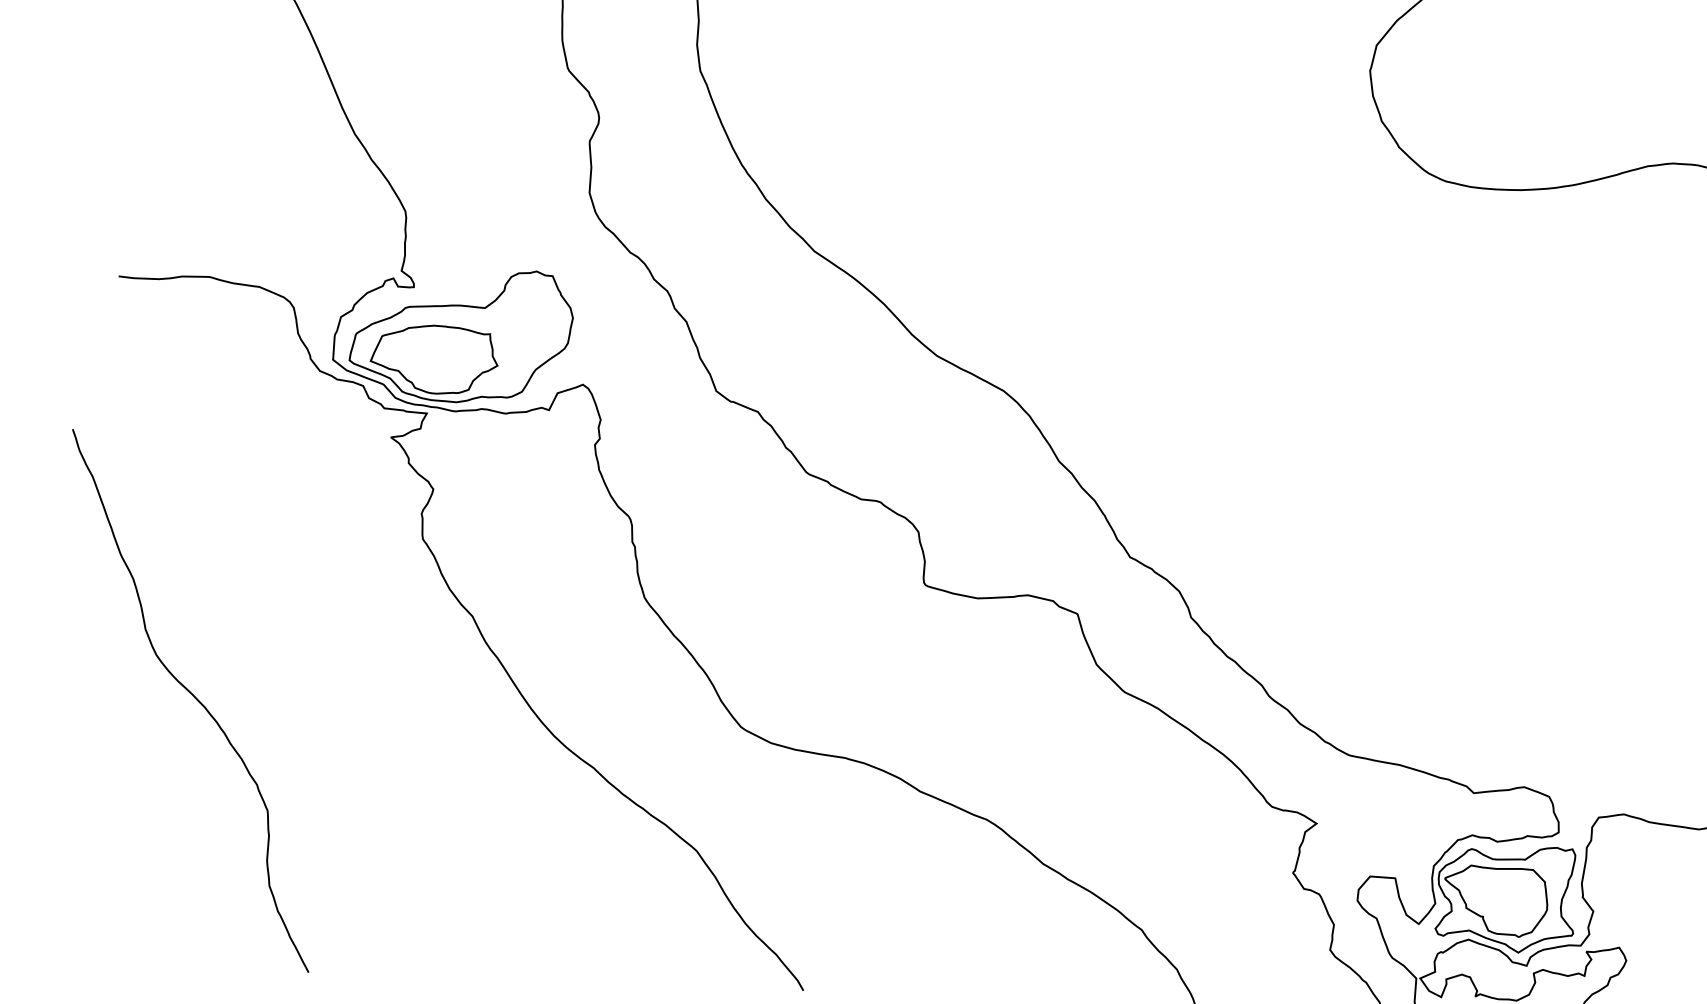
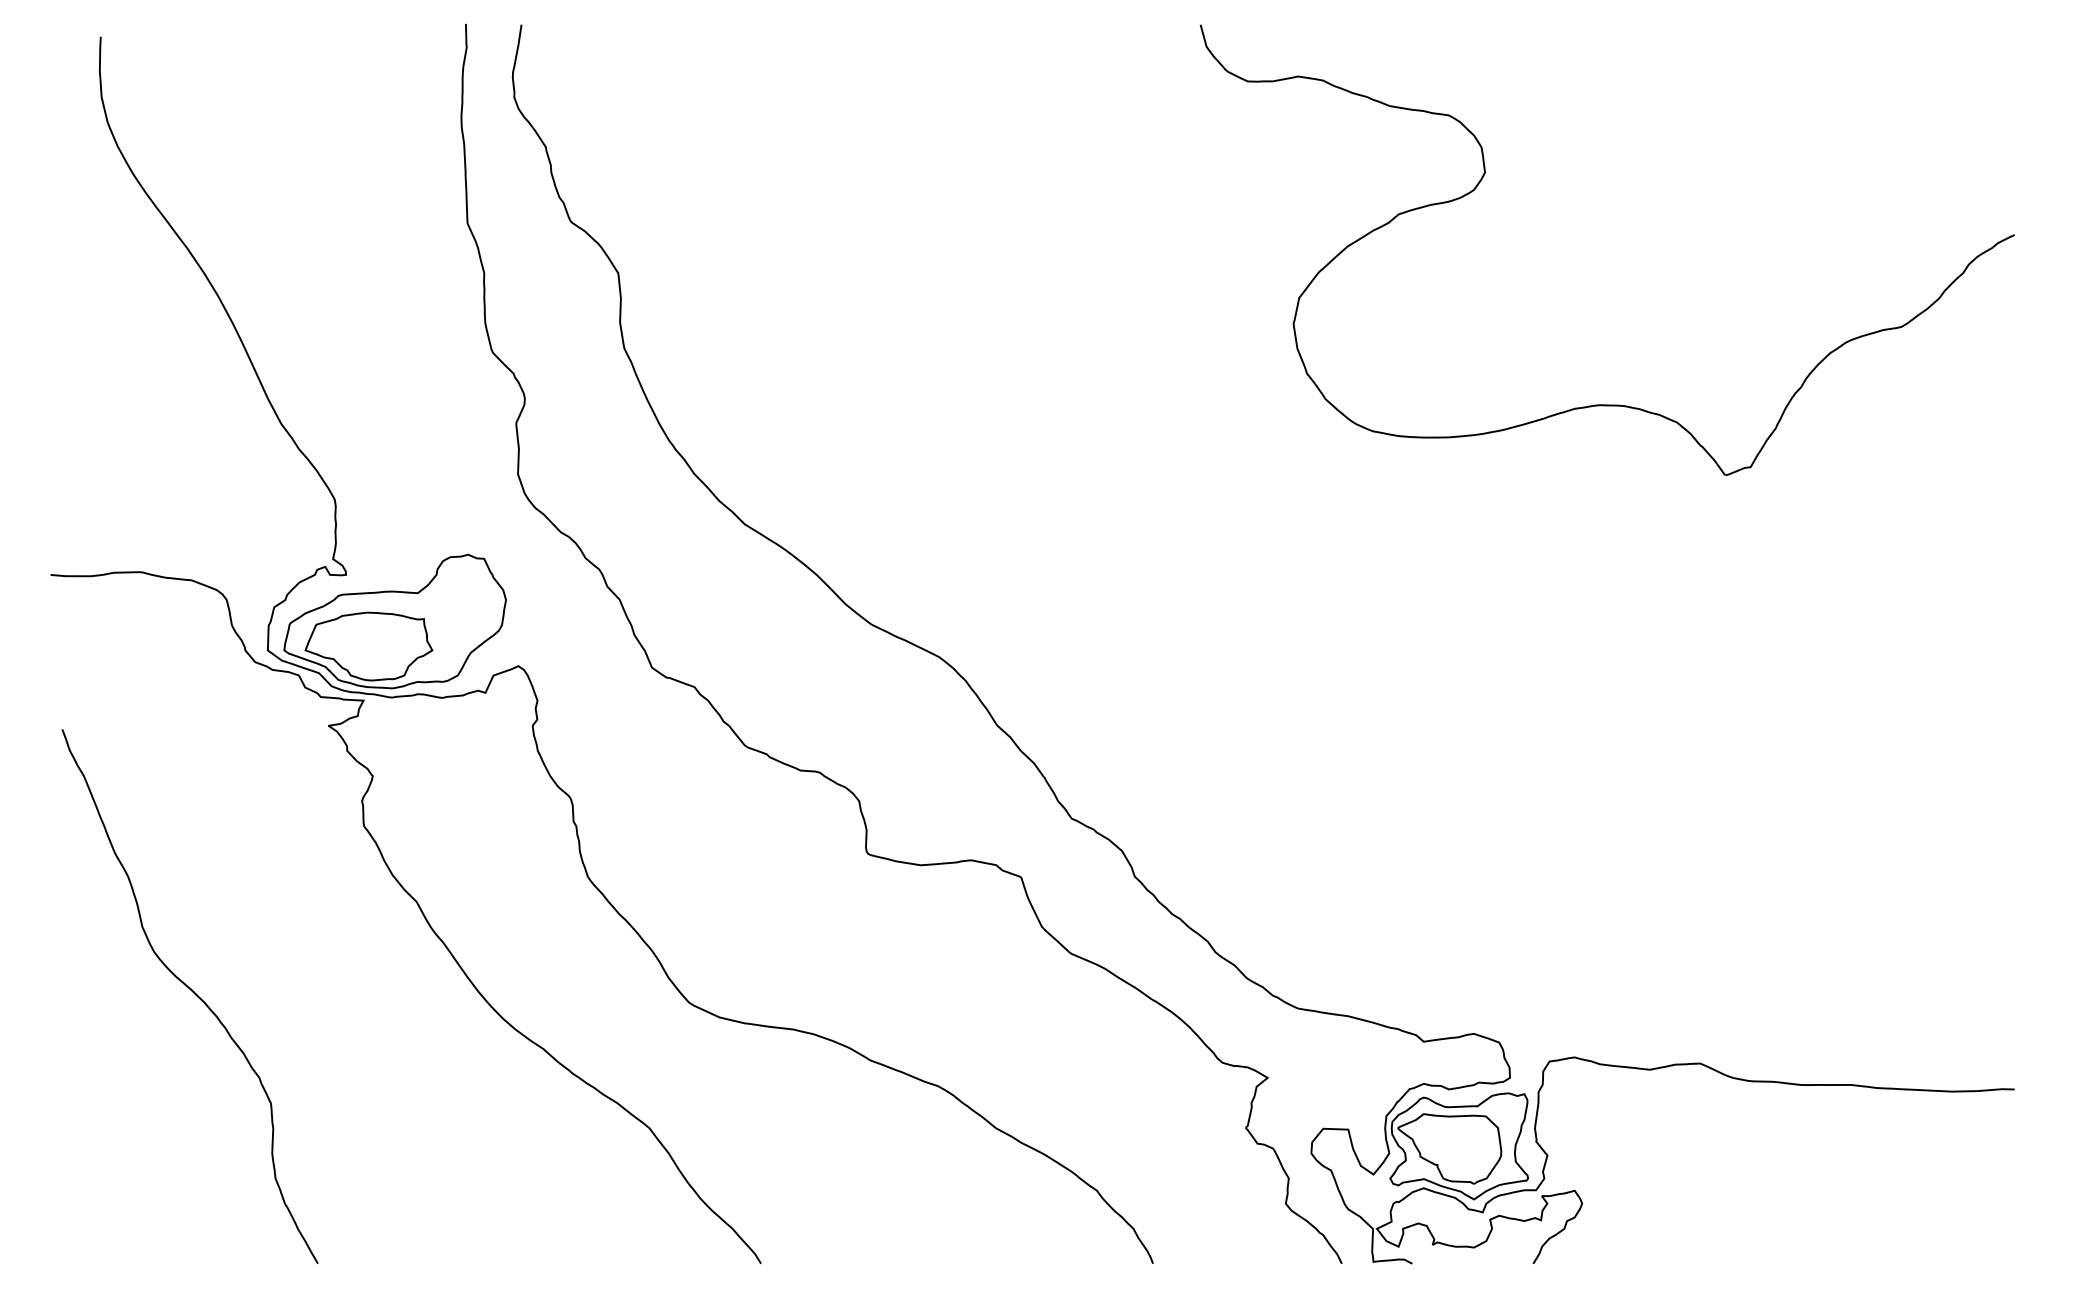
curve: (193, 696) -> (192, 992), moved

